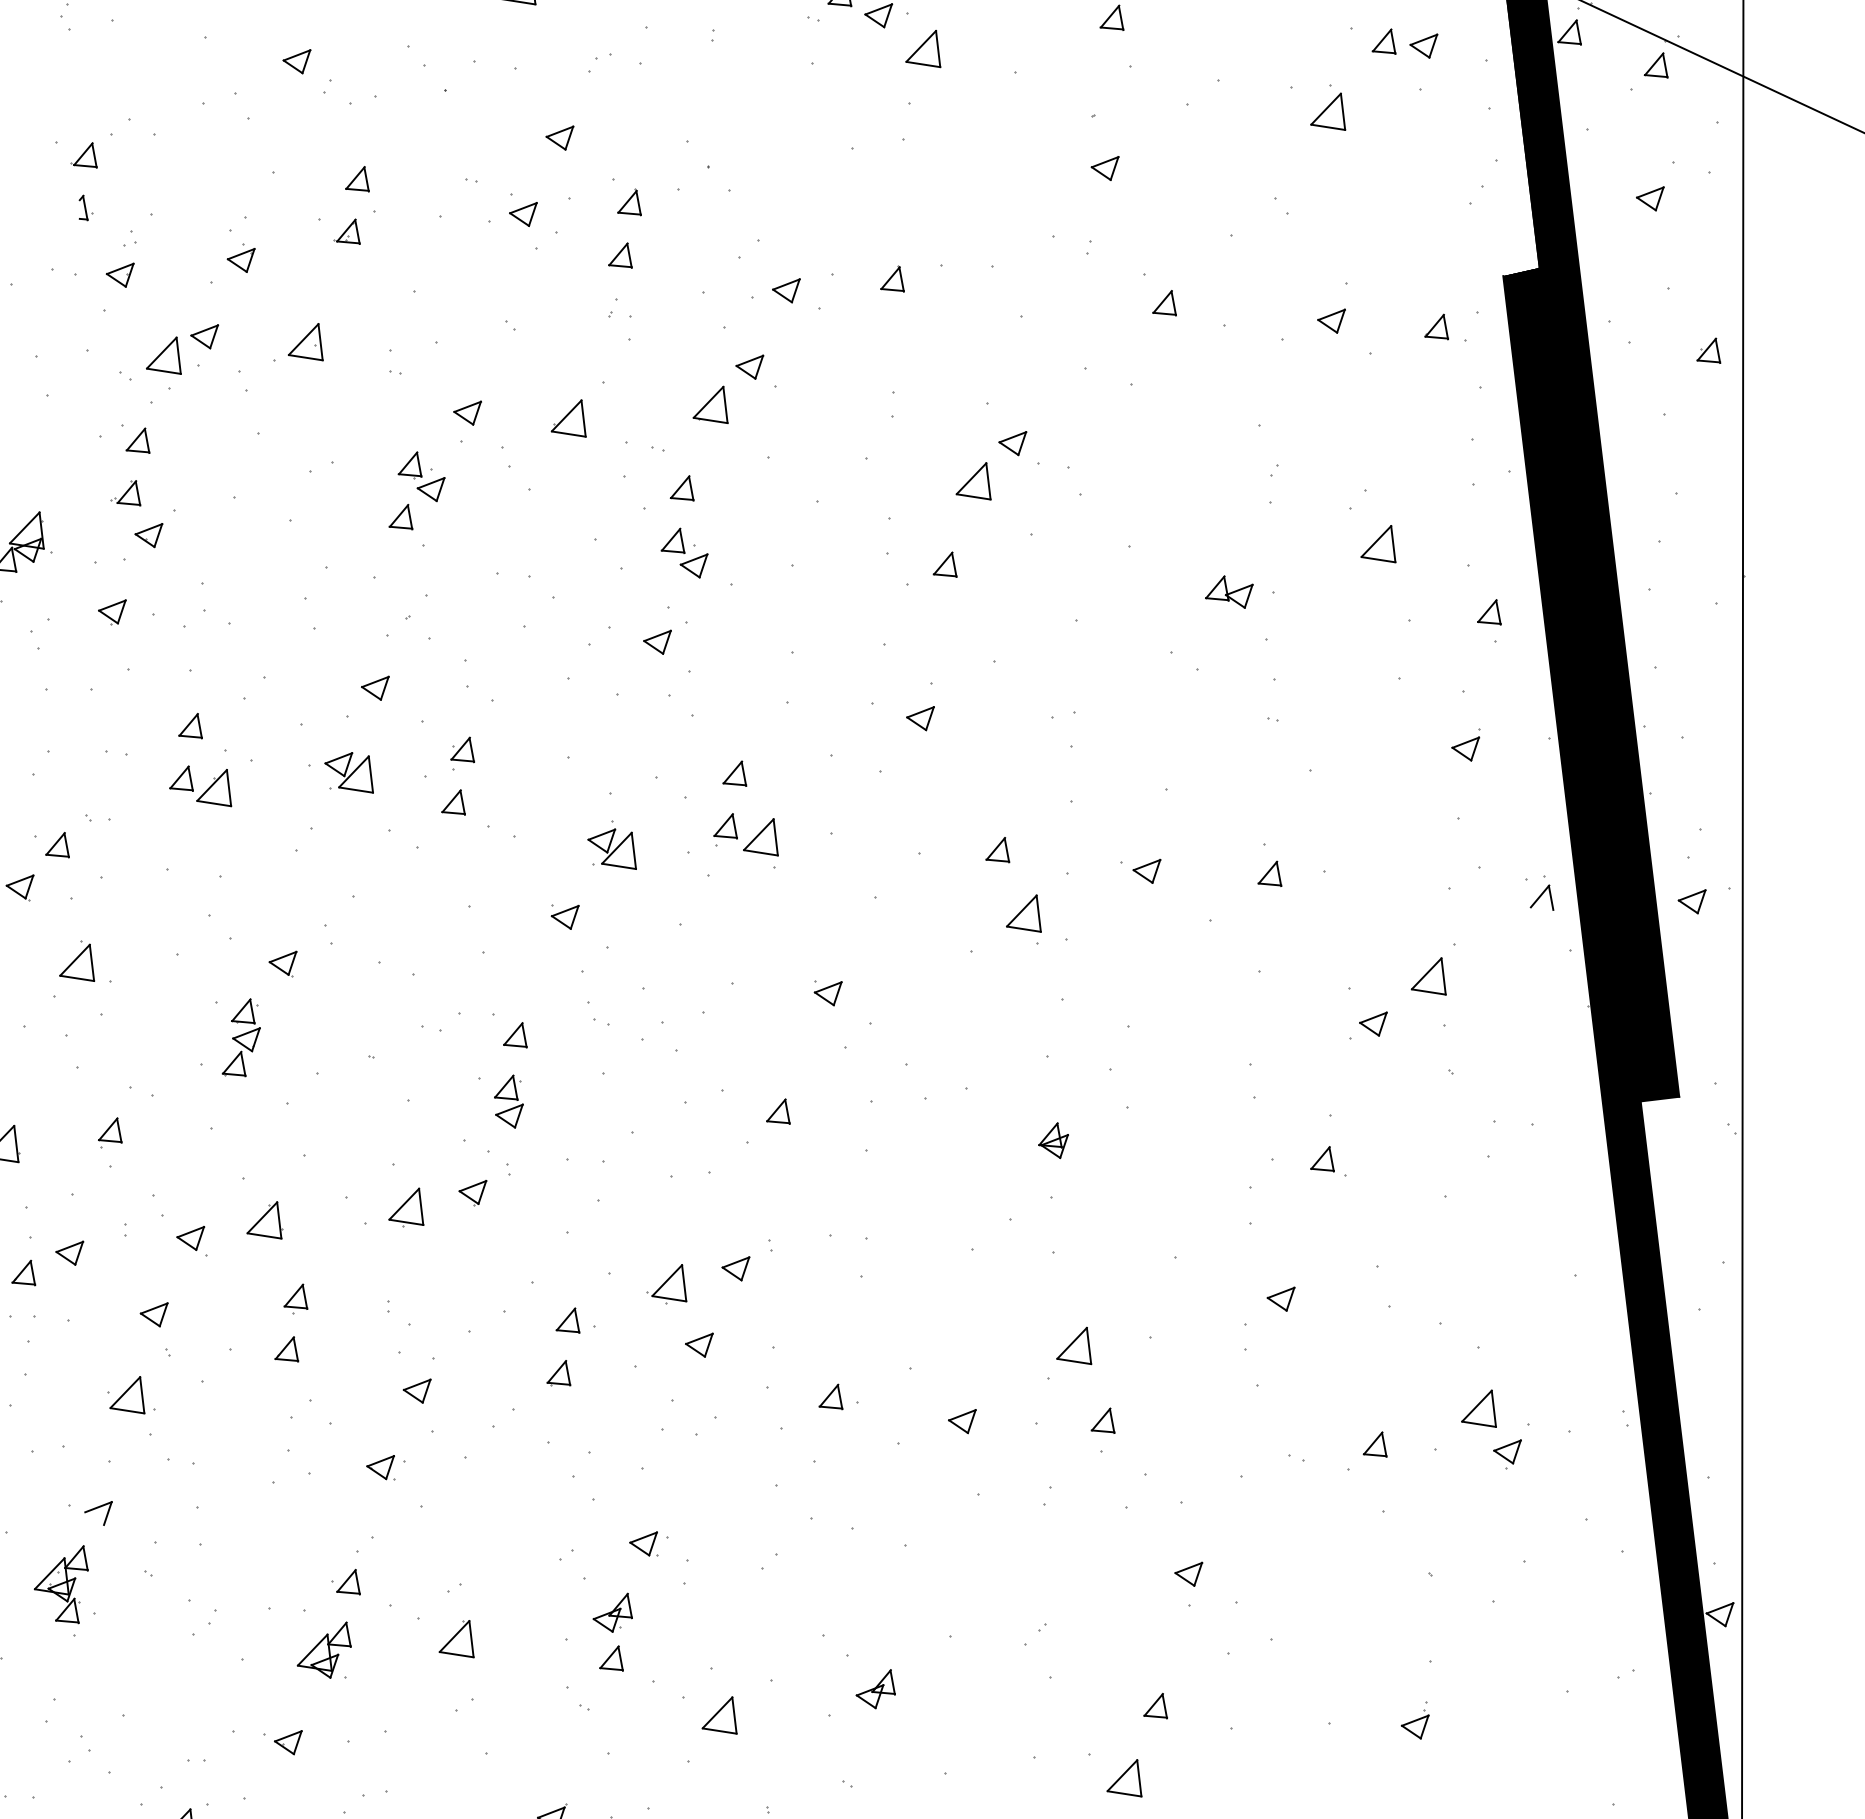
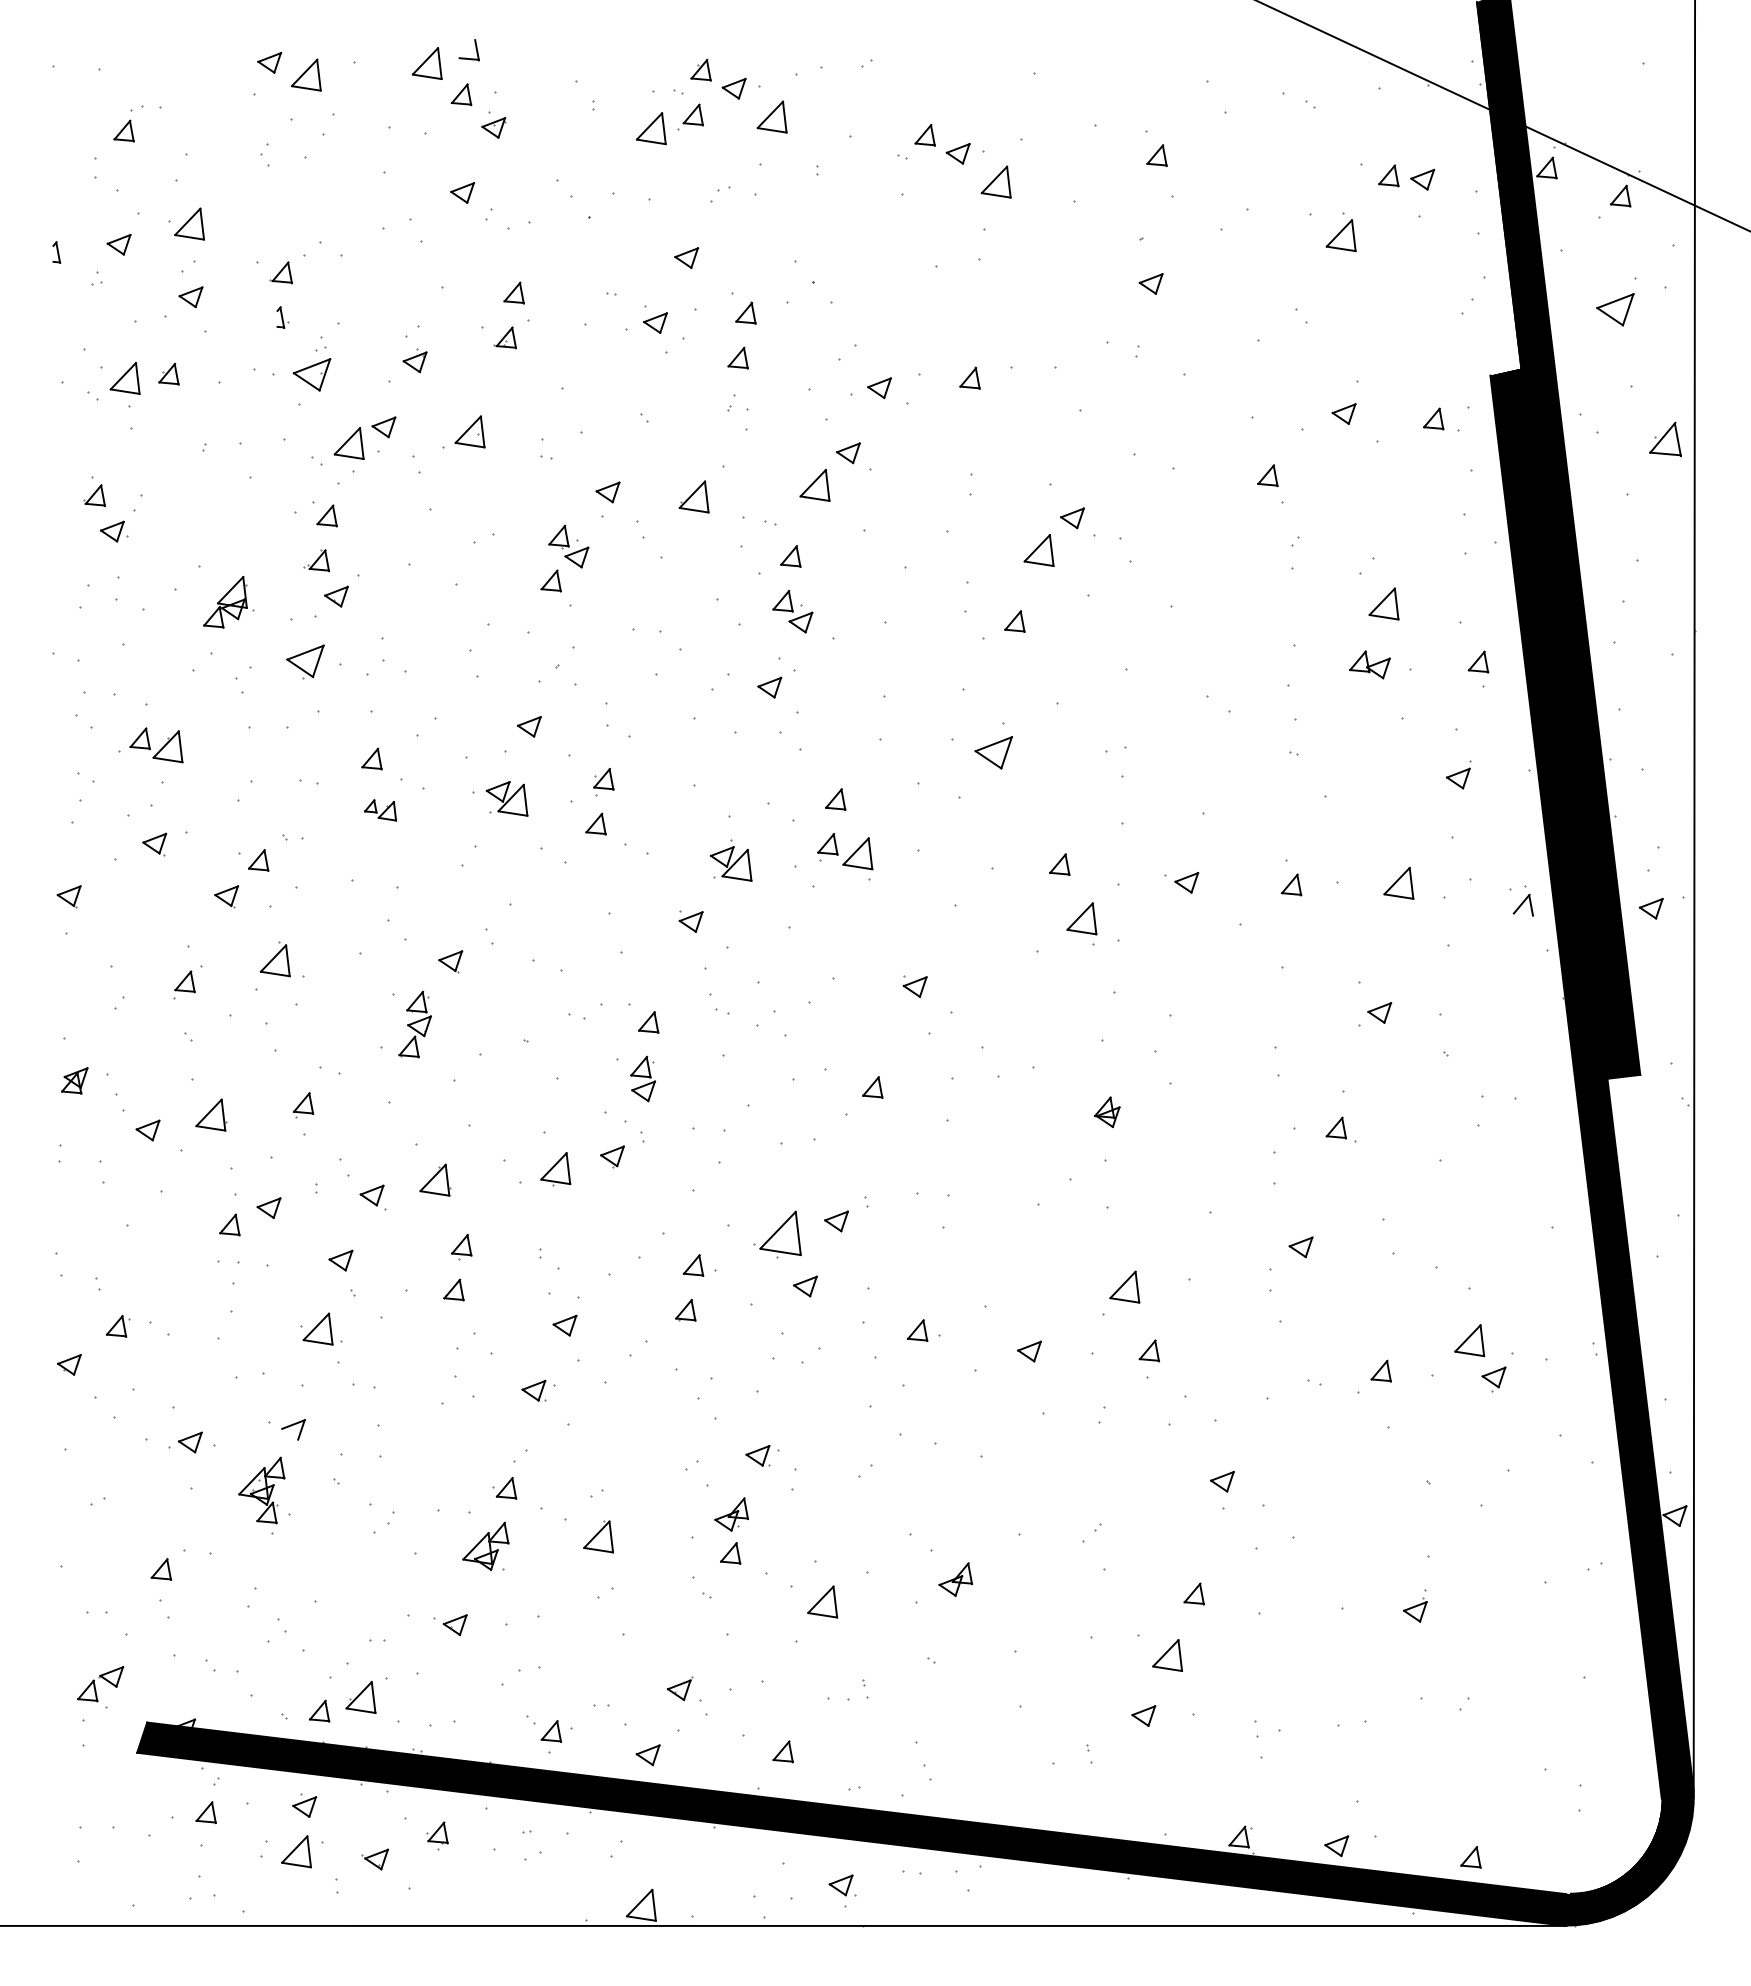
part: (1650, 198) -> (1615, 309), size x1.6
part: (119, 274) -> (311, 374), size x1.6
part: (1164, 302) -> (1267, 475), moved
part: (1708, 349) -> (1665, 438), size x1.6
part: (1228, 591) -> (1369, 664), moved
part: (111, 612) -> (304, 662), size x1.6
part: (920, 718) -> (993, 752), size x1.6
part: (200, 786) -> (380, 810), size x0.6
part: (1428, 975) -> (1398, 882), moved
part: (666, 1284) -> (777, 1234), size x1.4

